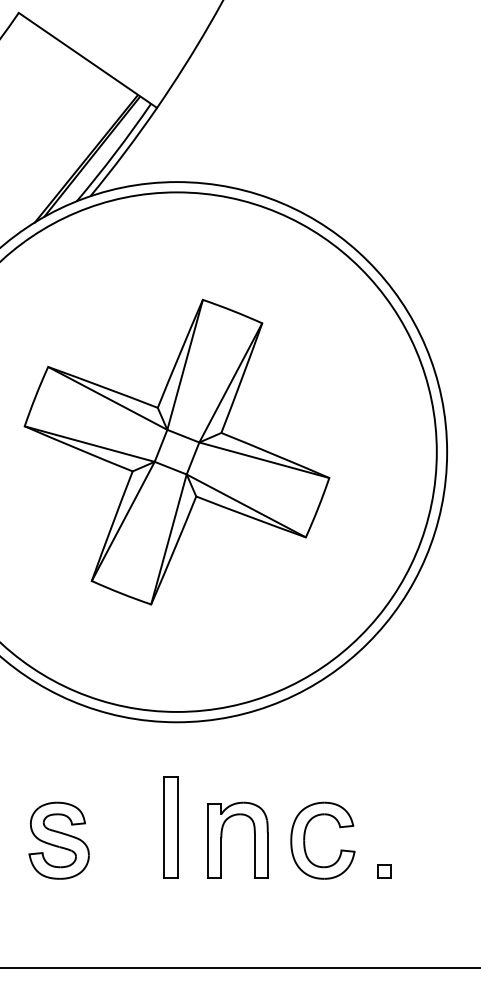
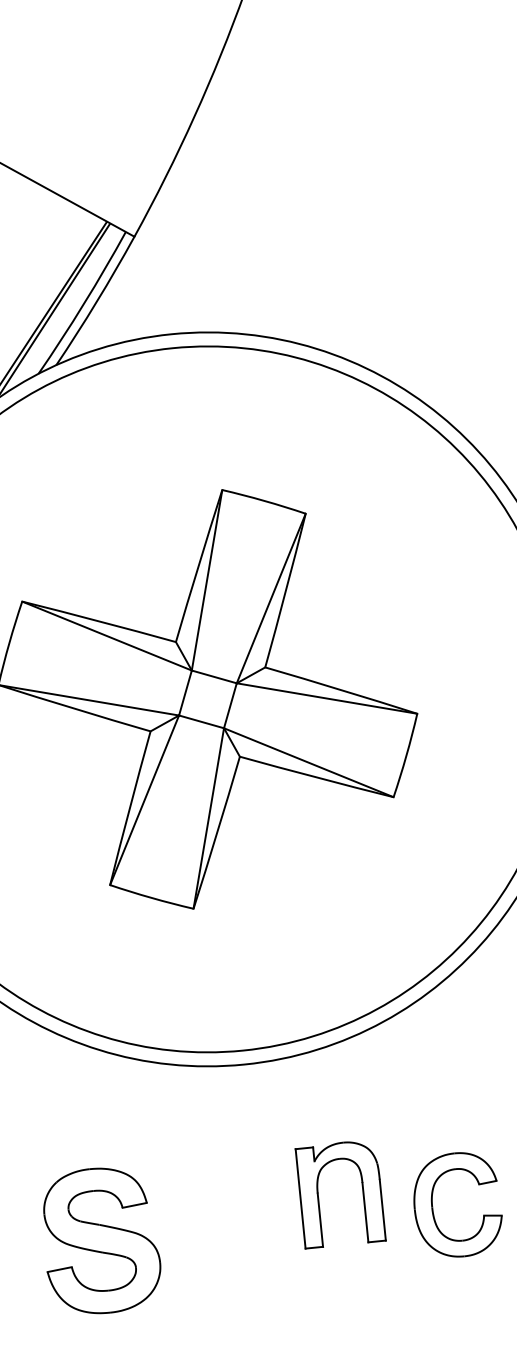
part: (170, 827) -> (249, 1207), removed
part: (222, 837) -> (319, 1192), moved
part: (58, 840) -> (100, 1240), size x1.4

